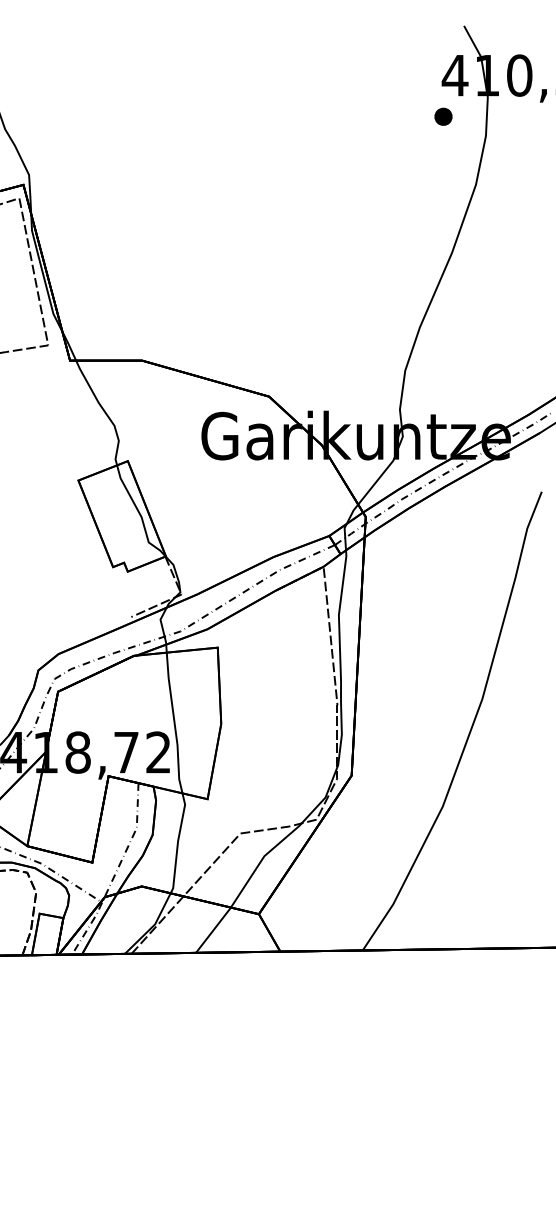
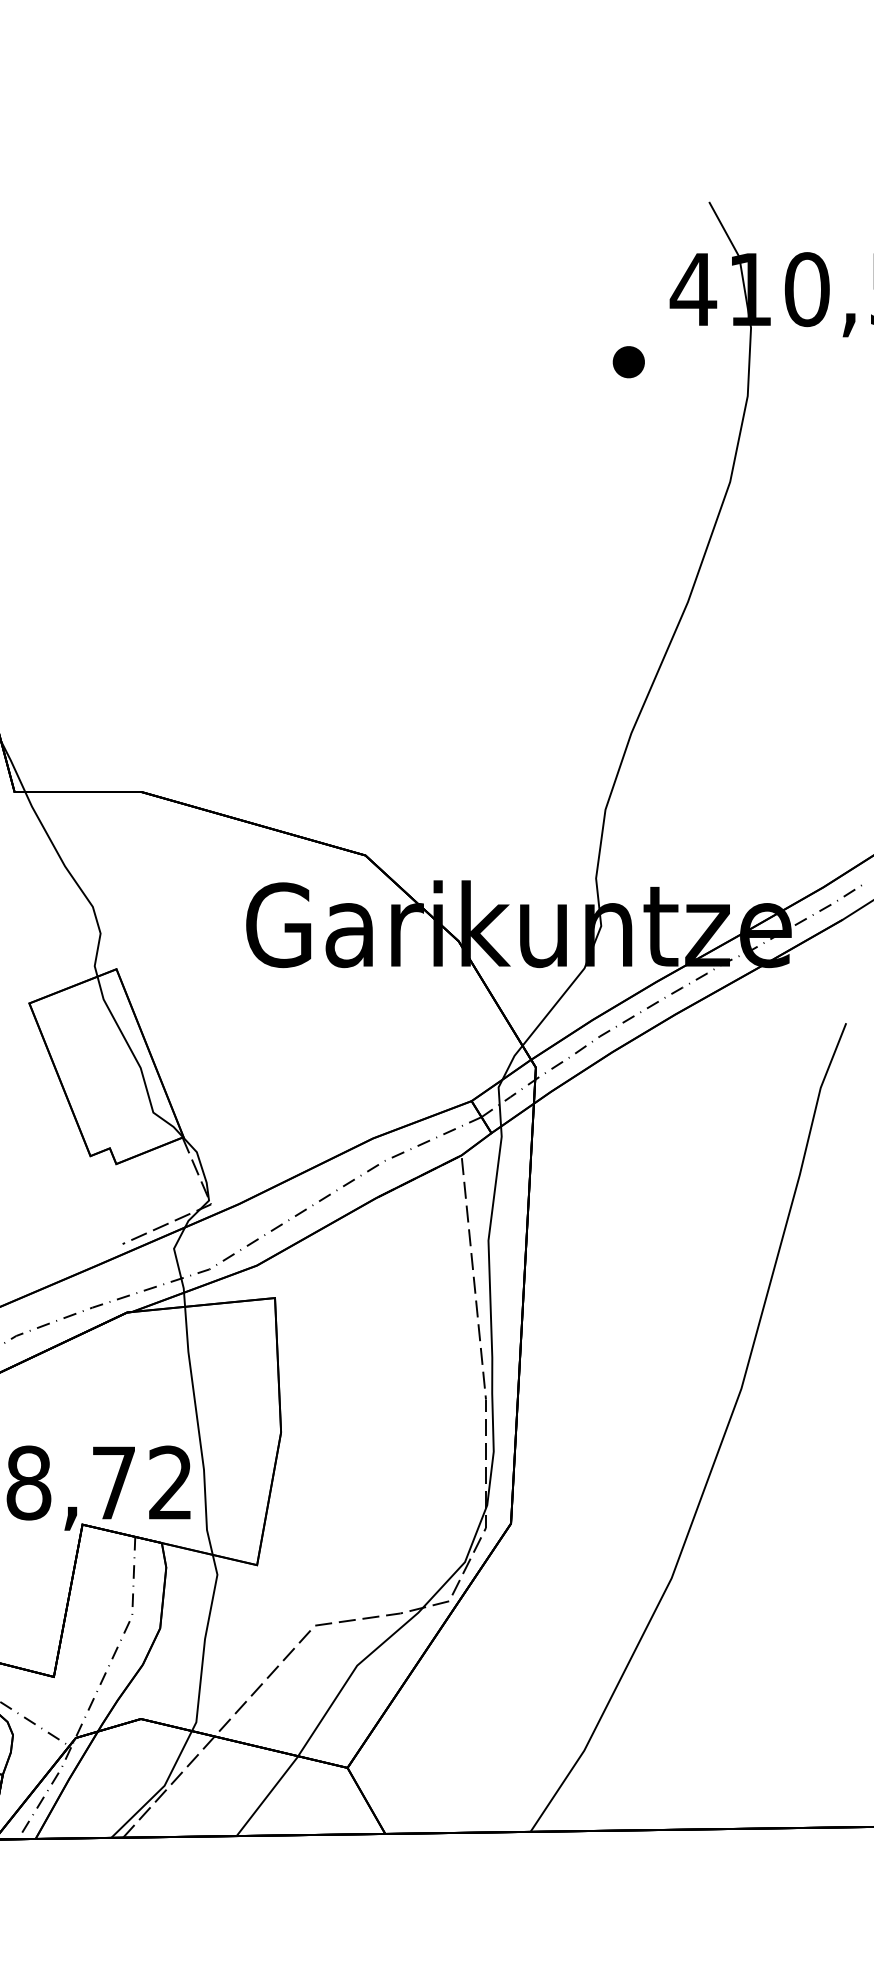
part: (443, 116) -> (628, 361), moved

